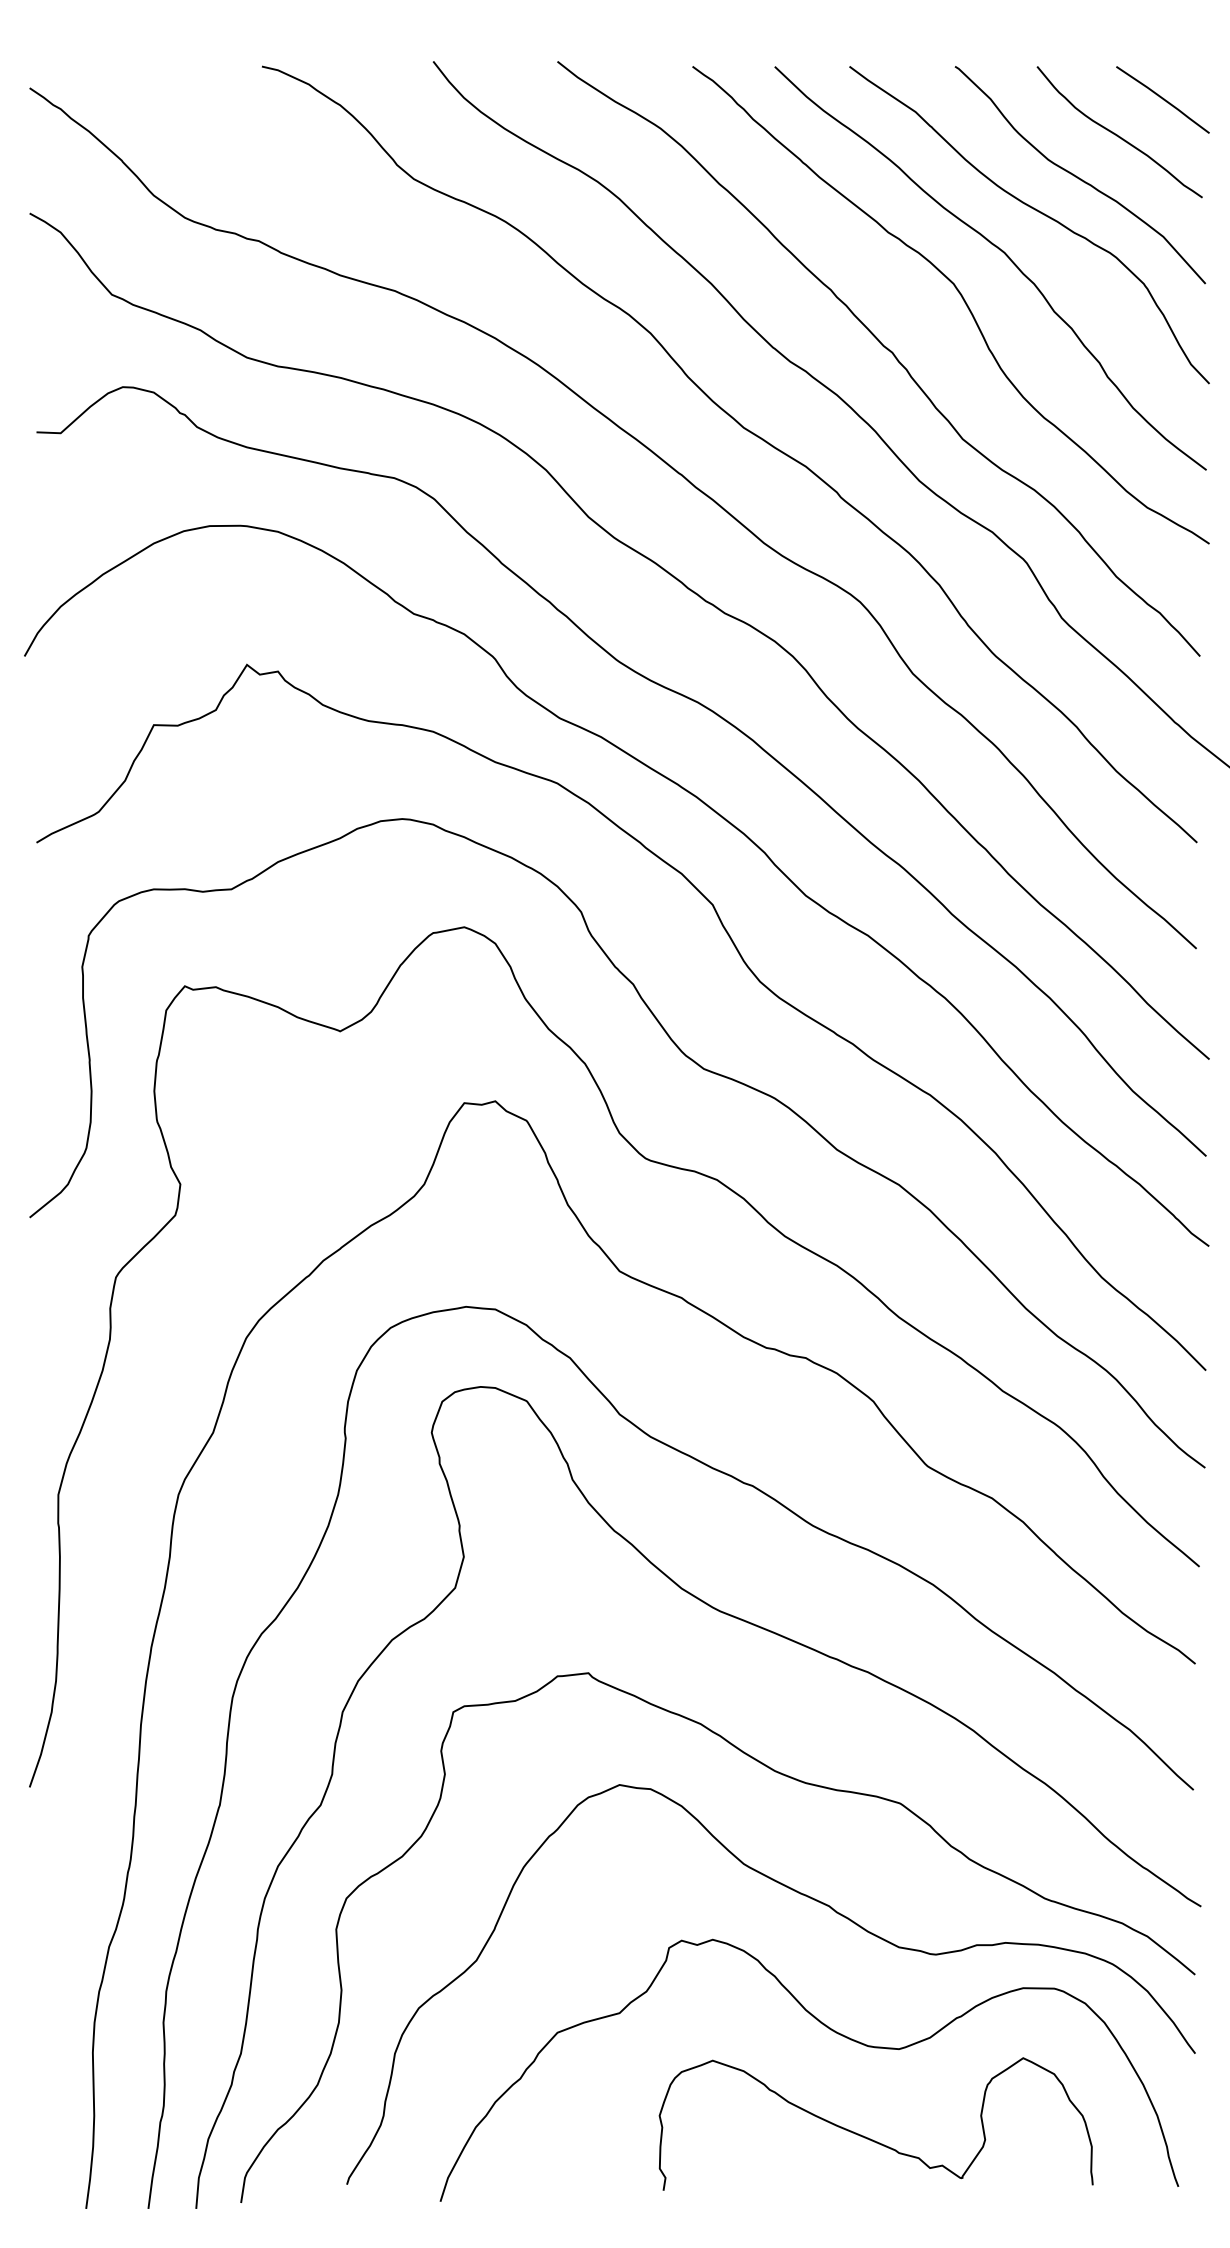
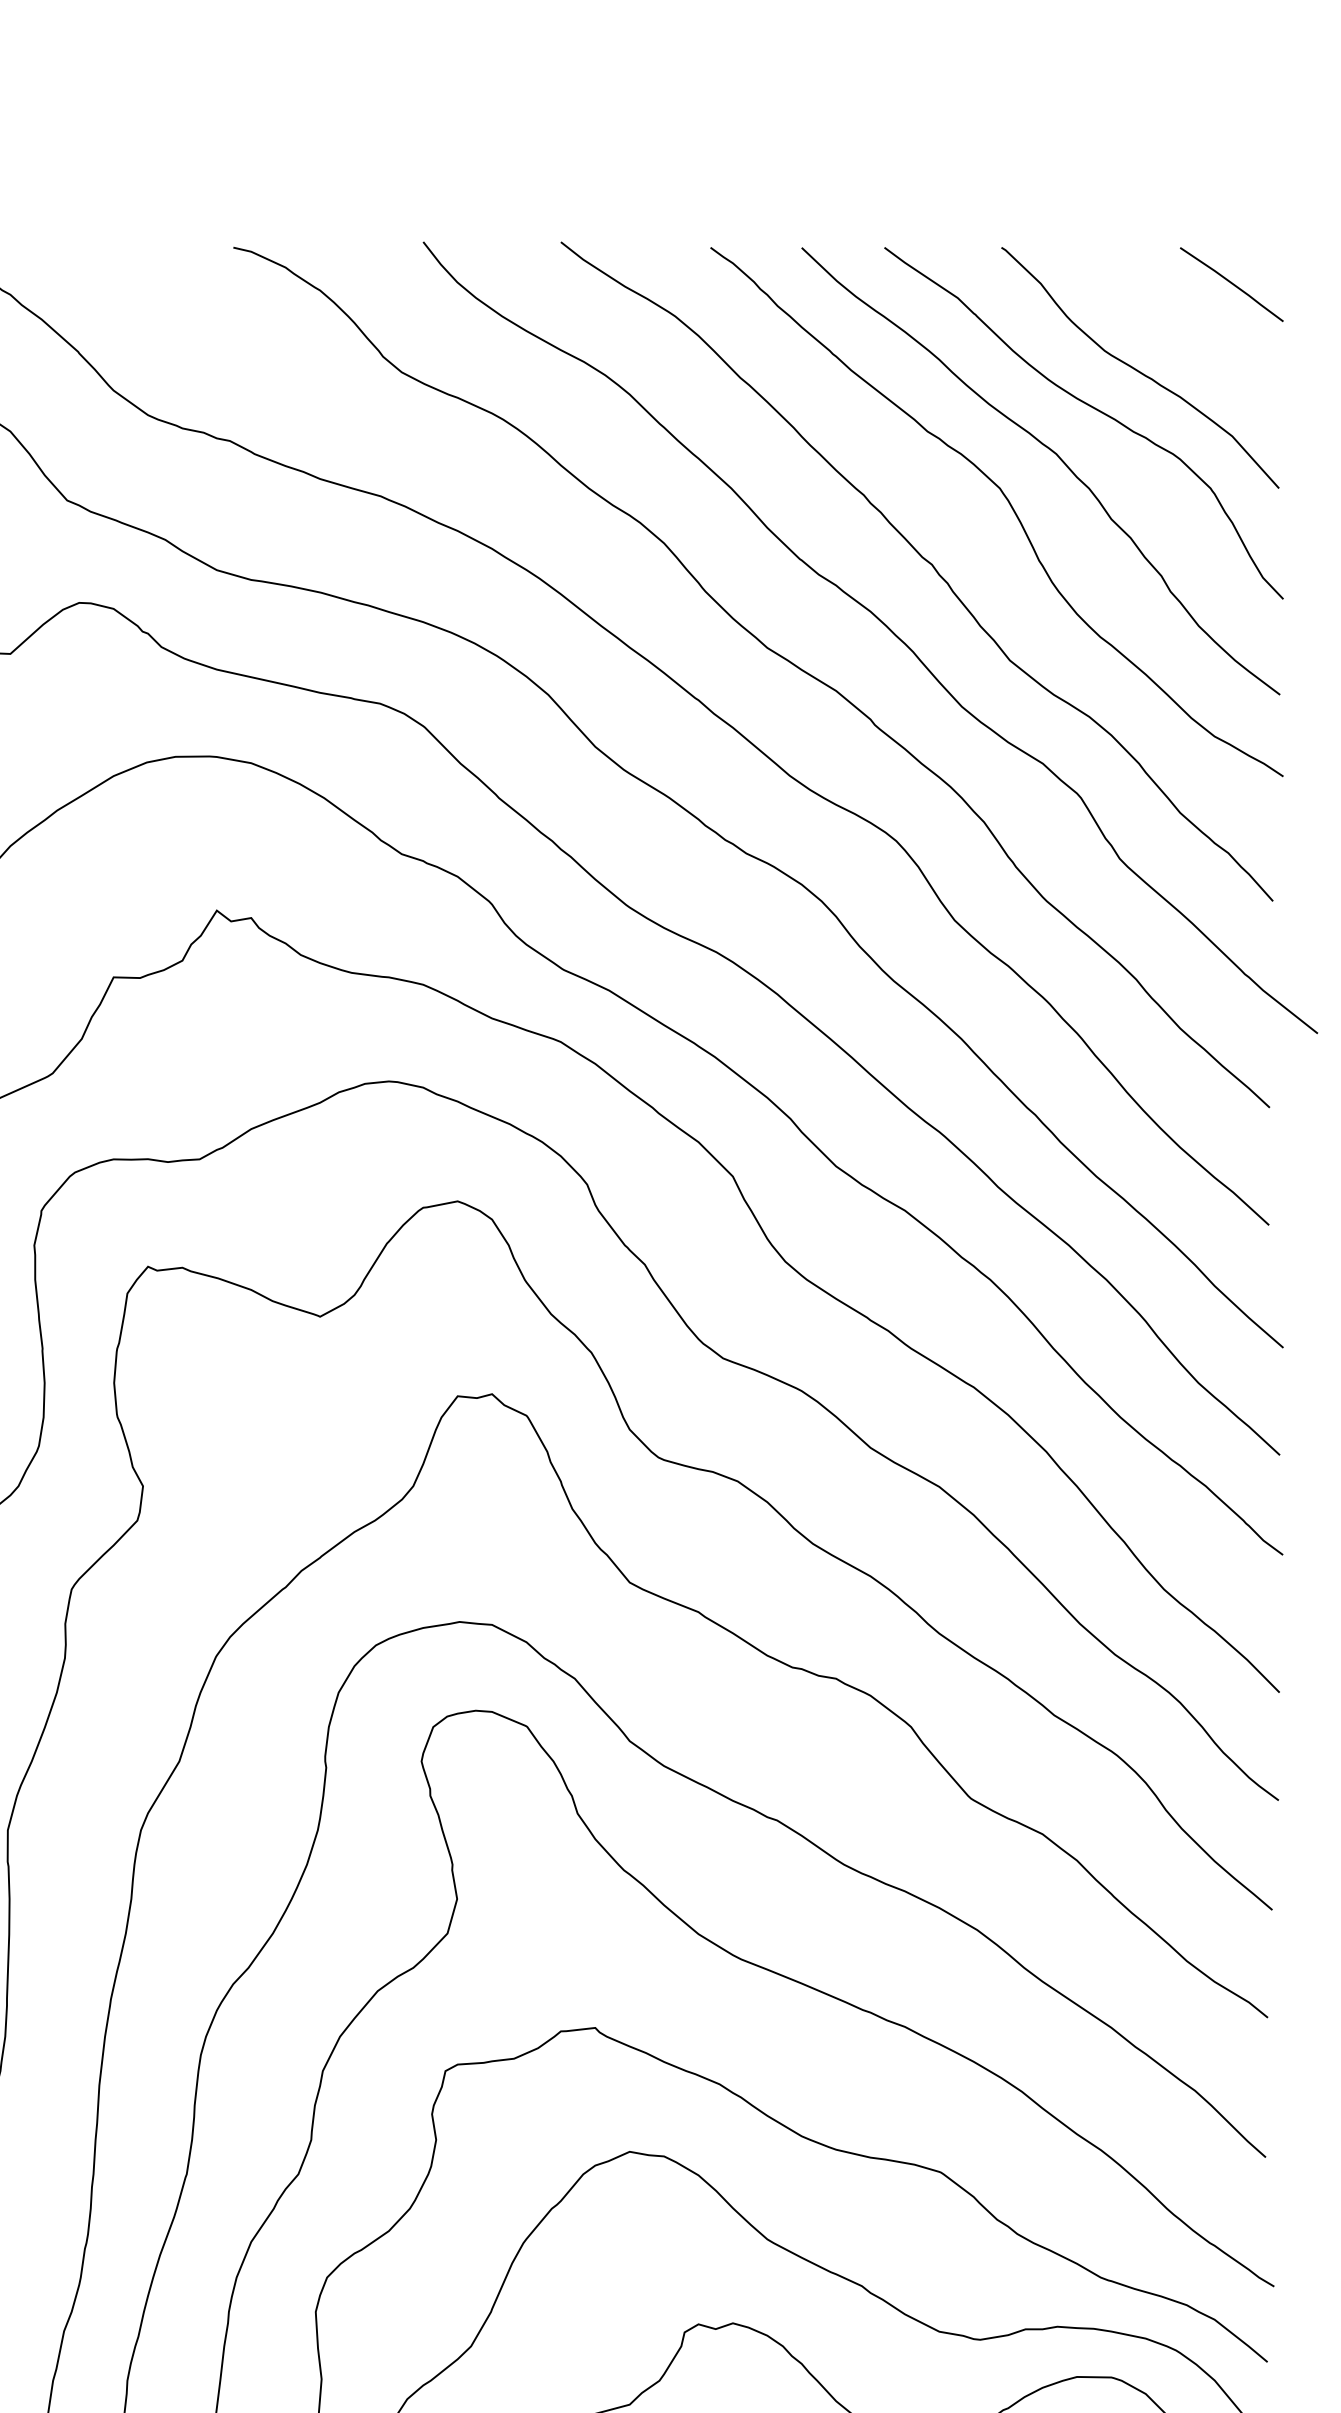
curve: (1117, 134) -> (1181, 322), removed

